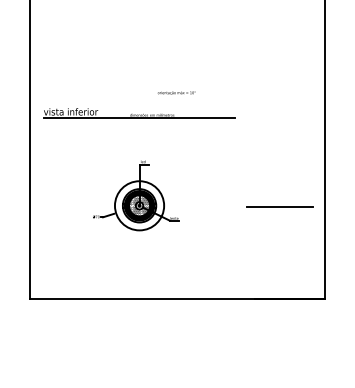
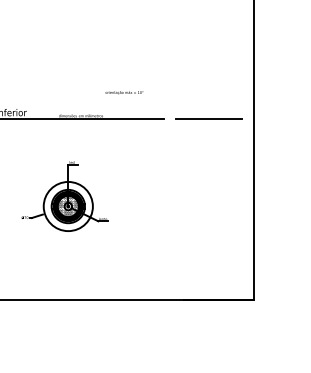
text: (176, 92) -> (124, 92), moved
line: (279, 206) -> (208, 118), moved

